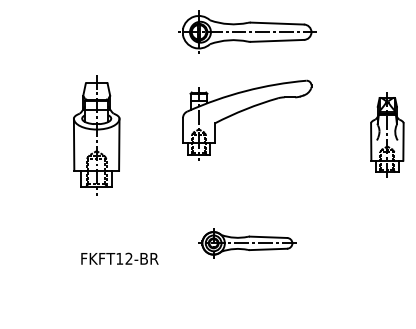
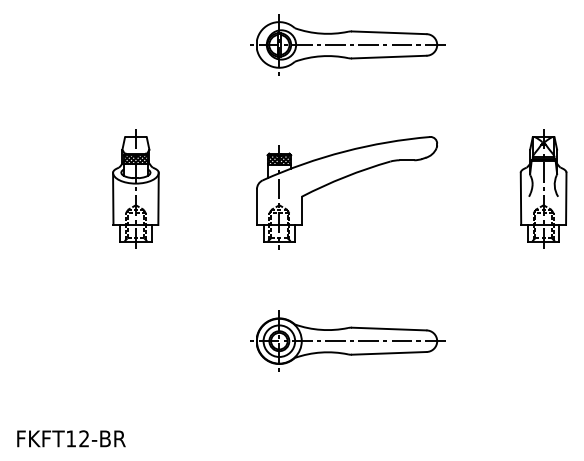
part: (243, 111) -> (342, 179), moved
part: (96, 134) -> (135, 188), size x0.71
part: (247, 242) -> (347, 340), size x1.43
text: (119, 258) -> (71, 438), moved

